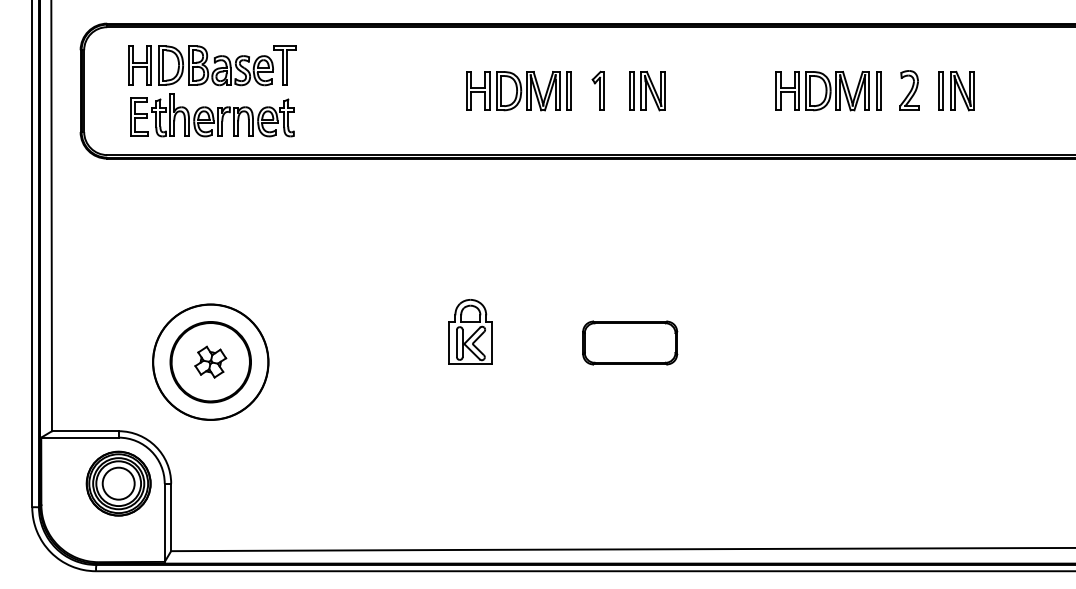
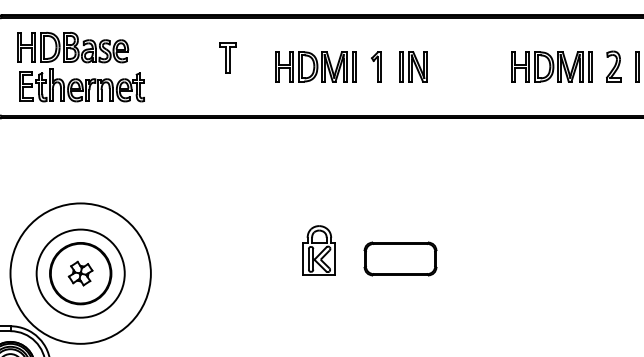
part: (284, 65) -> (227, 58), moved
part: (470, 331) -> (319, 250), moved
circle: (210, 361) -> (80, 273), size x1.6

